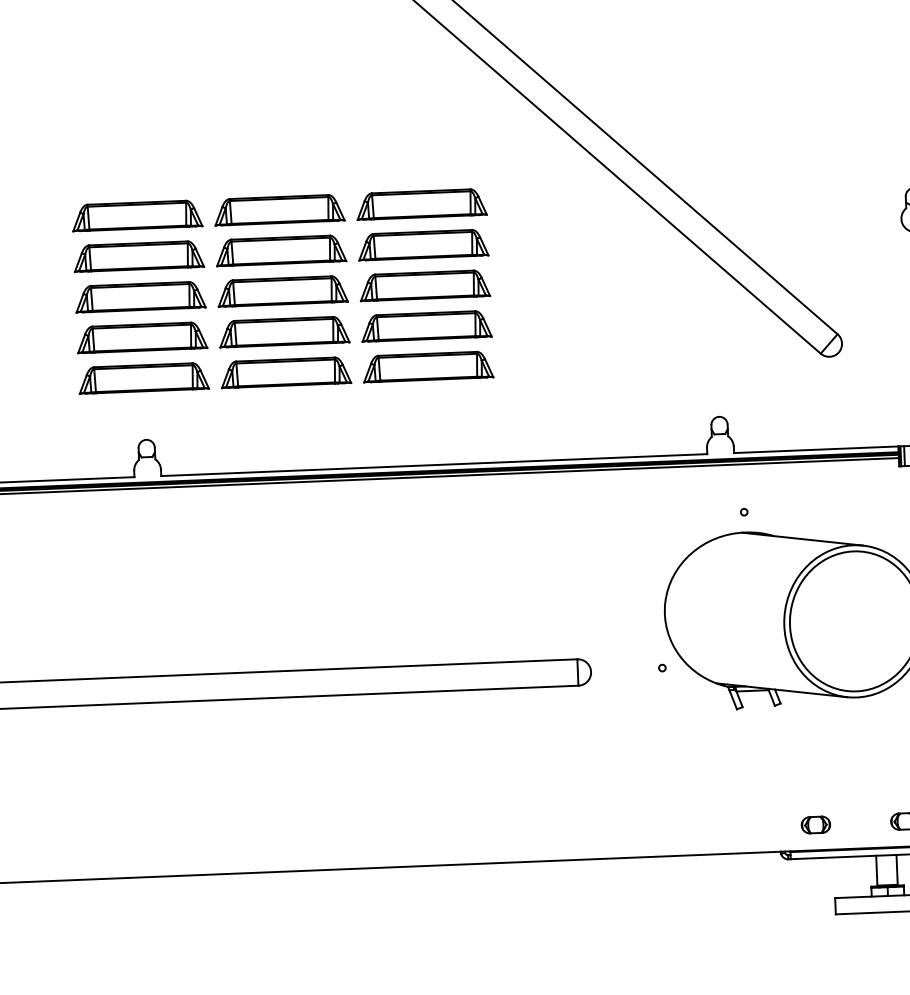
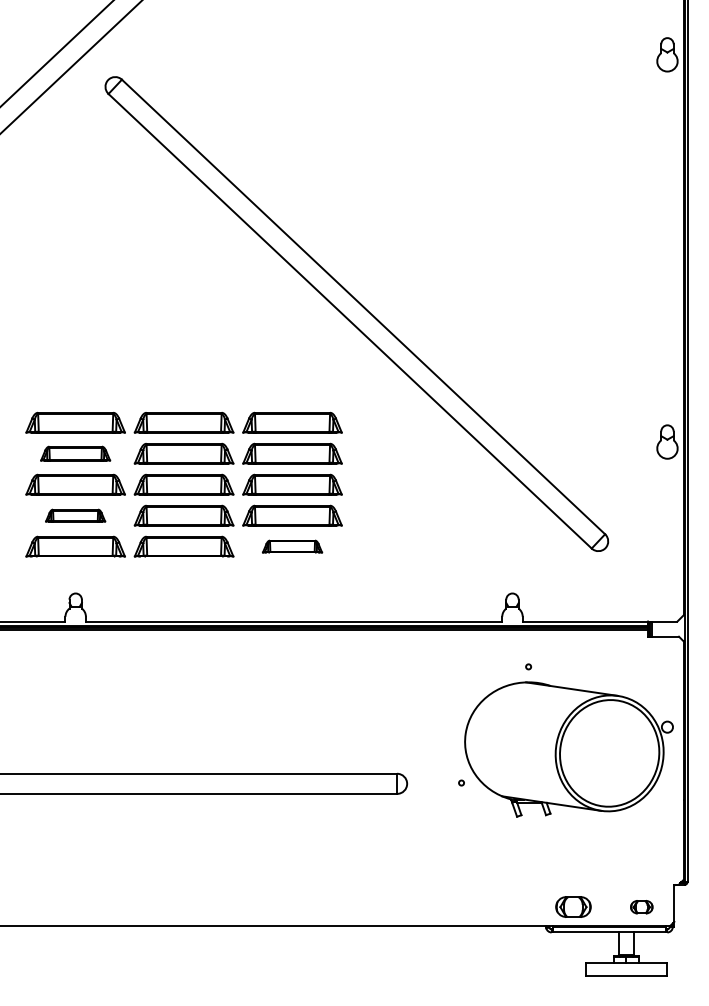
part: (138, 256) -> (75, 453), size x0.7
part: (142, 337) -> (75, 515), size x0.6
part: (428, 366) -> (292, 546), size x0.6
part: (815, 825) -> (573, 907), size x1.6

